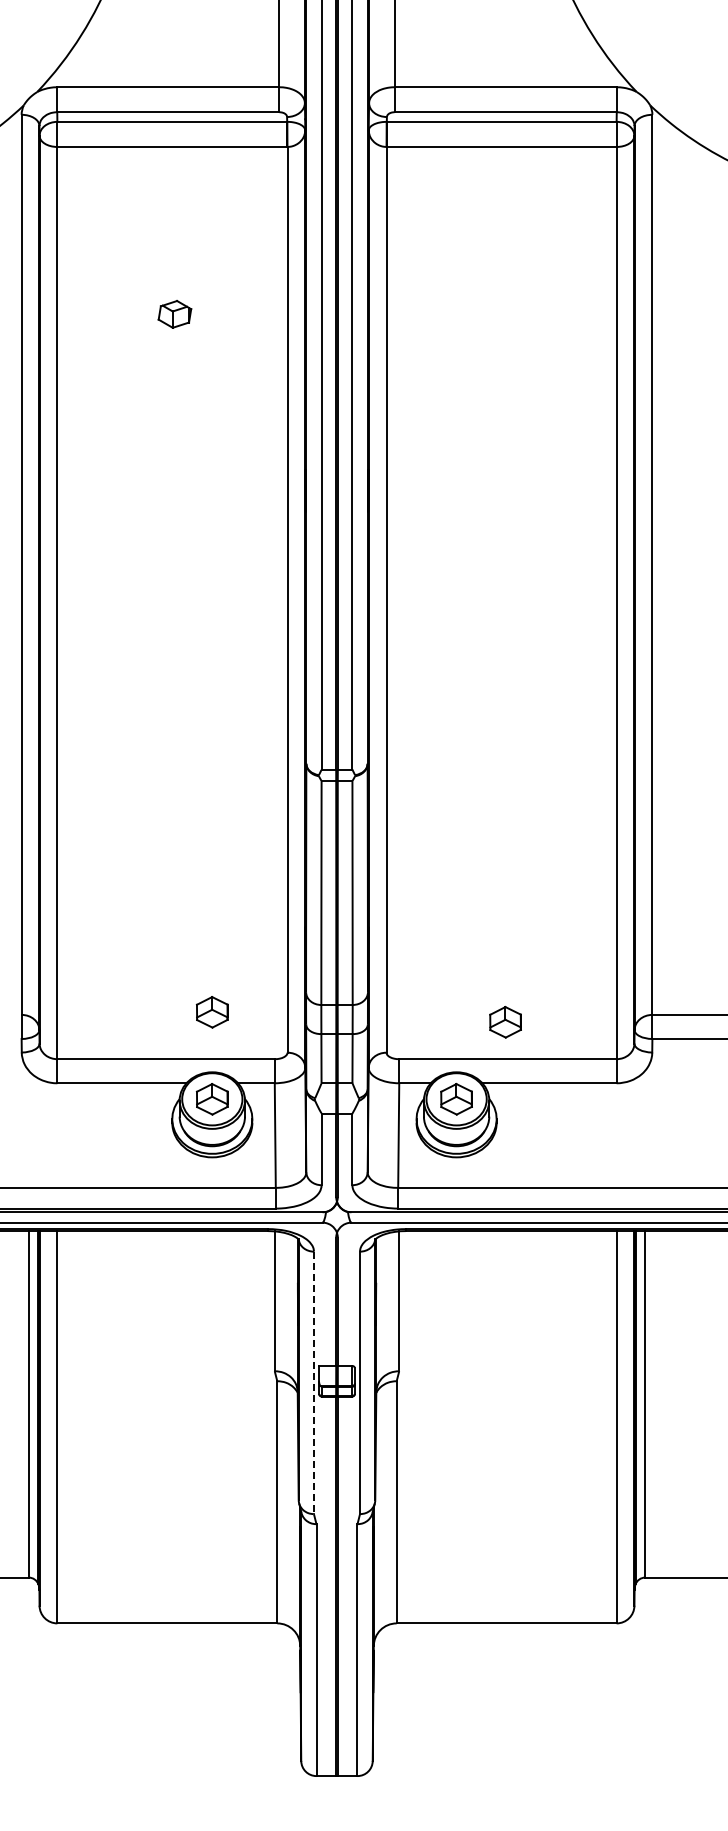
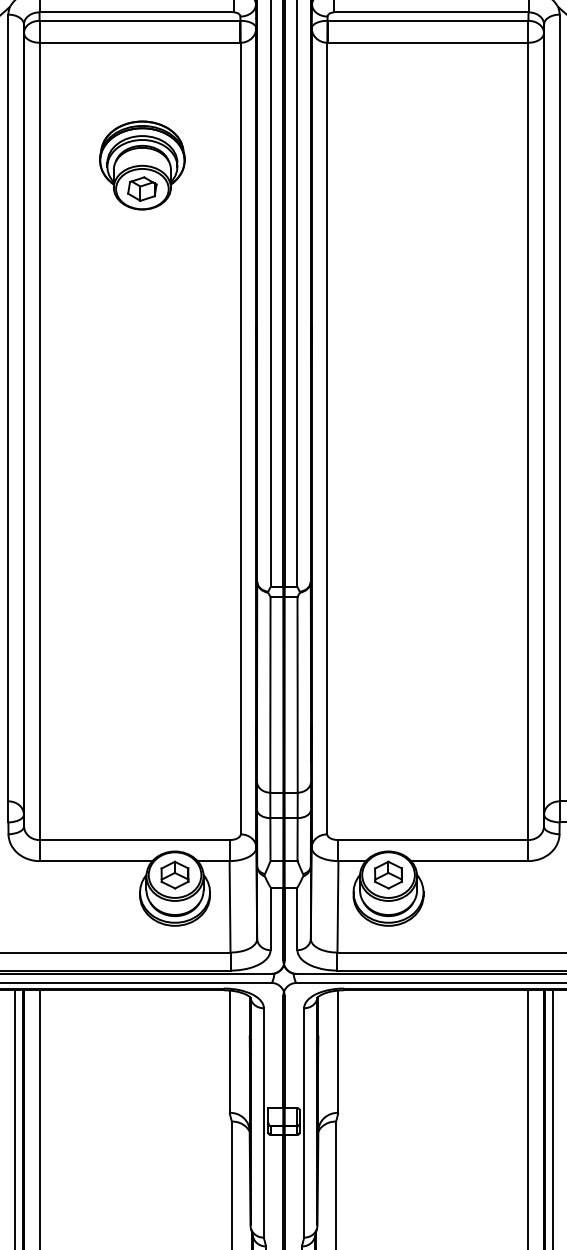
part: (174, 287) -> (141, 165), added
part: (211, 1012) -> (174, 799), removed
part: (505, 1022) -> (431, 807), removed
line: (313, 1383) -> (263, 1123), dashed -> solid

